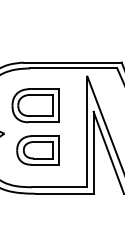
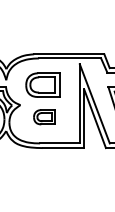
part: (38, 151) -> (44, 117), size x0.7

